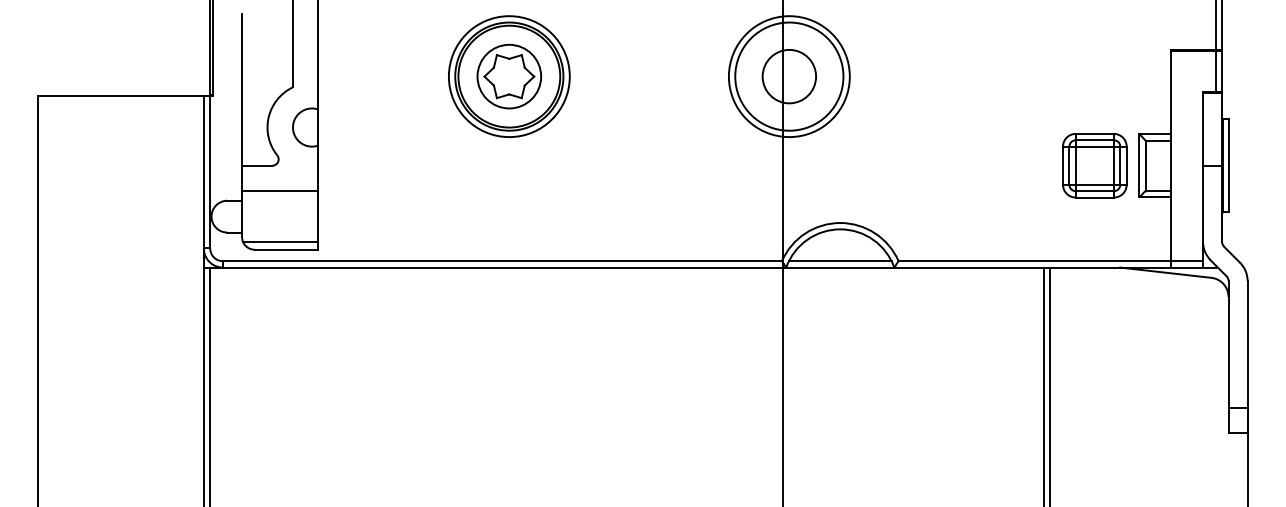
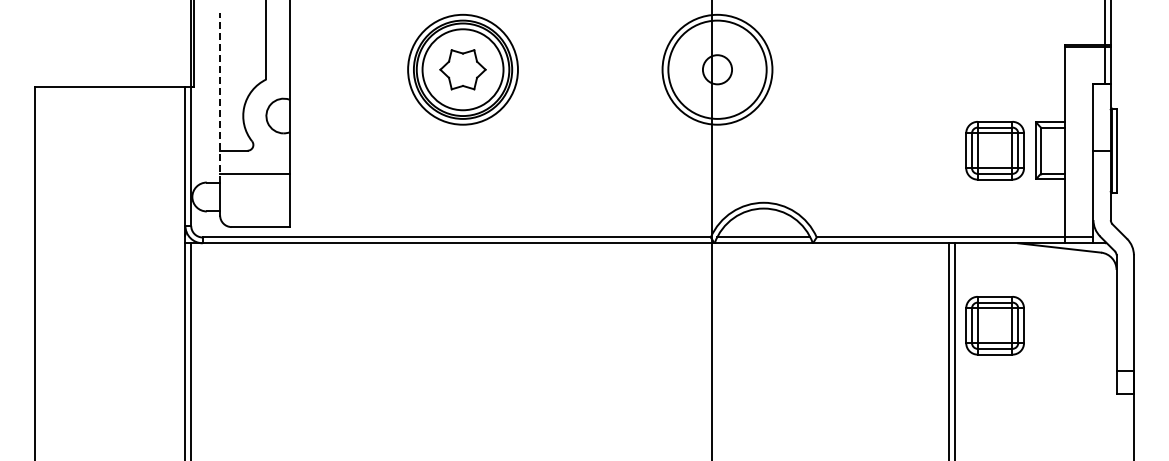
circle: (508, 76) -> (462, 69), size x1.4
circle: (789, 76) -> (717, 69), size x0.6
line: (242, 107) -> (220, 97), solid -> dashed
line: (280, 242) -> (255, 220), removed
part: (1094, 358) -> (994, 325), added

